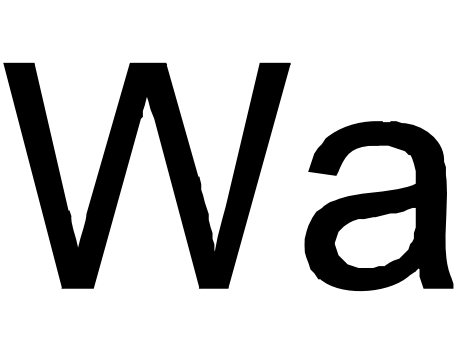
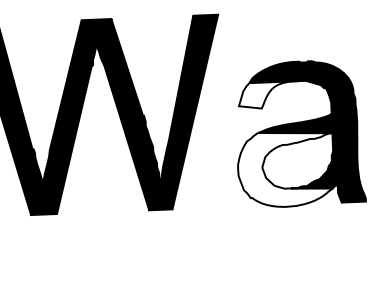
fill: (344, 159) -> (268, 95), removed
fill: (360, 246) -> (285, 169), removed

